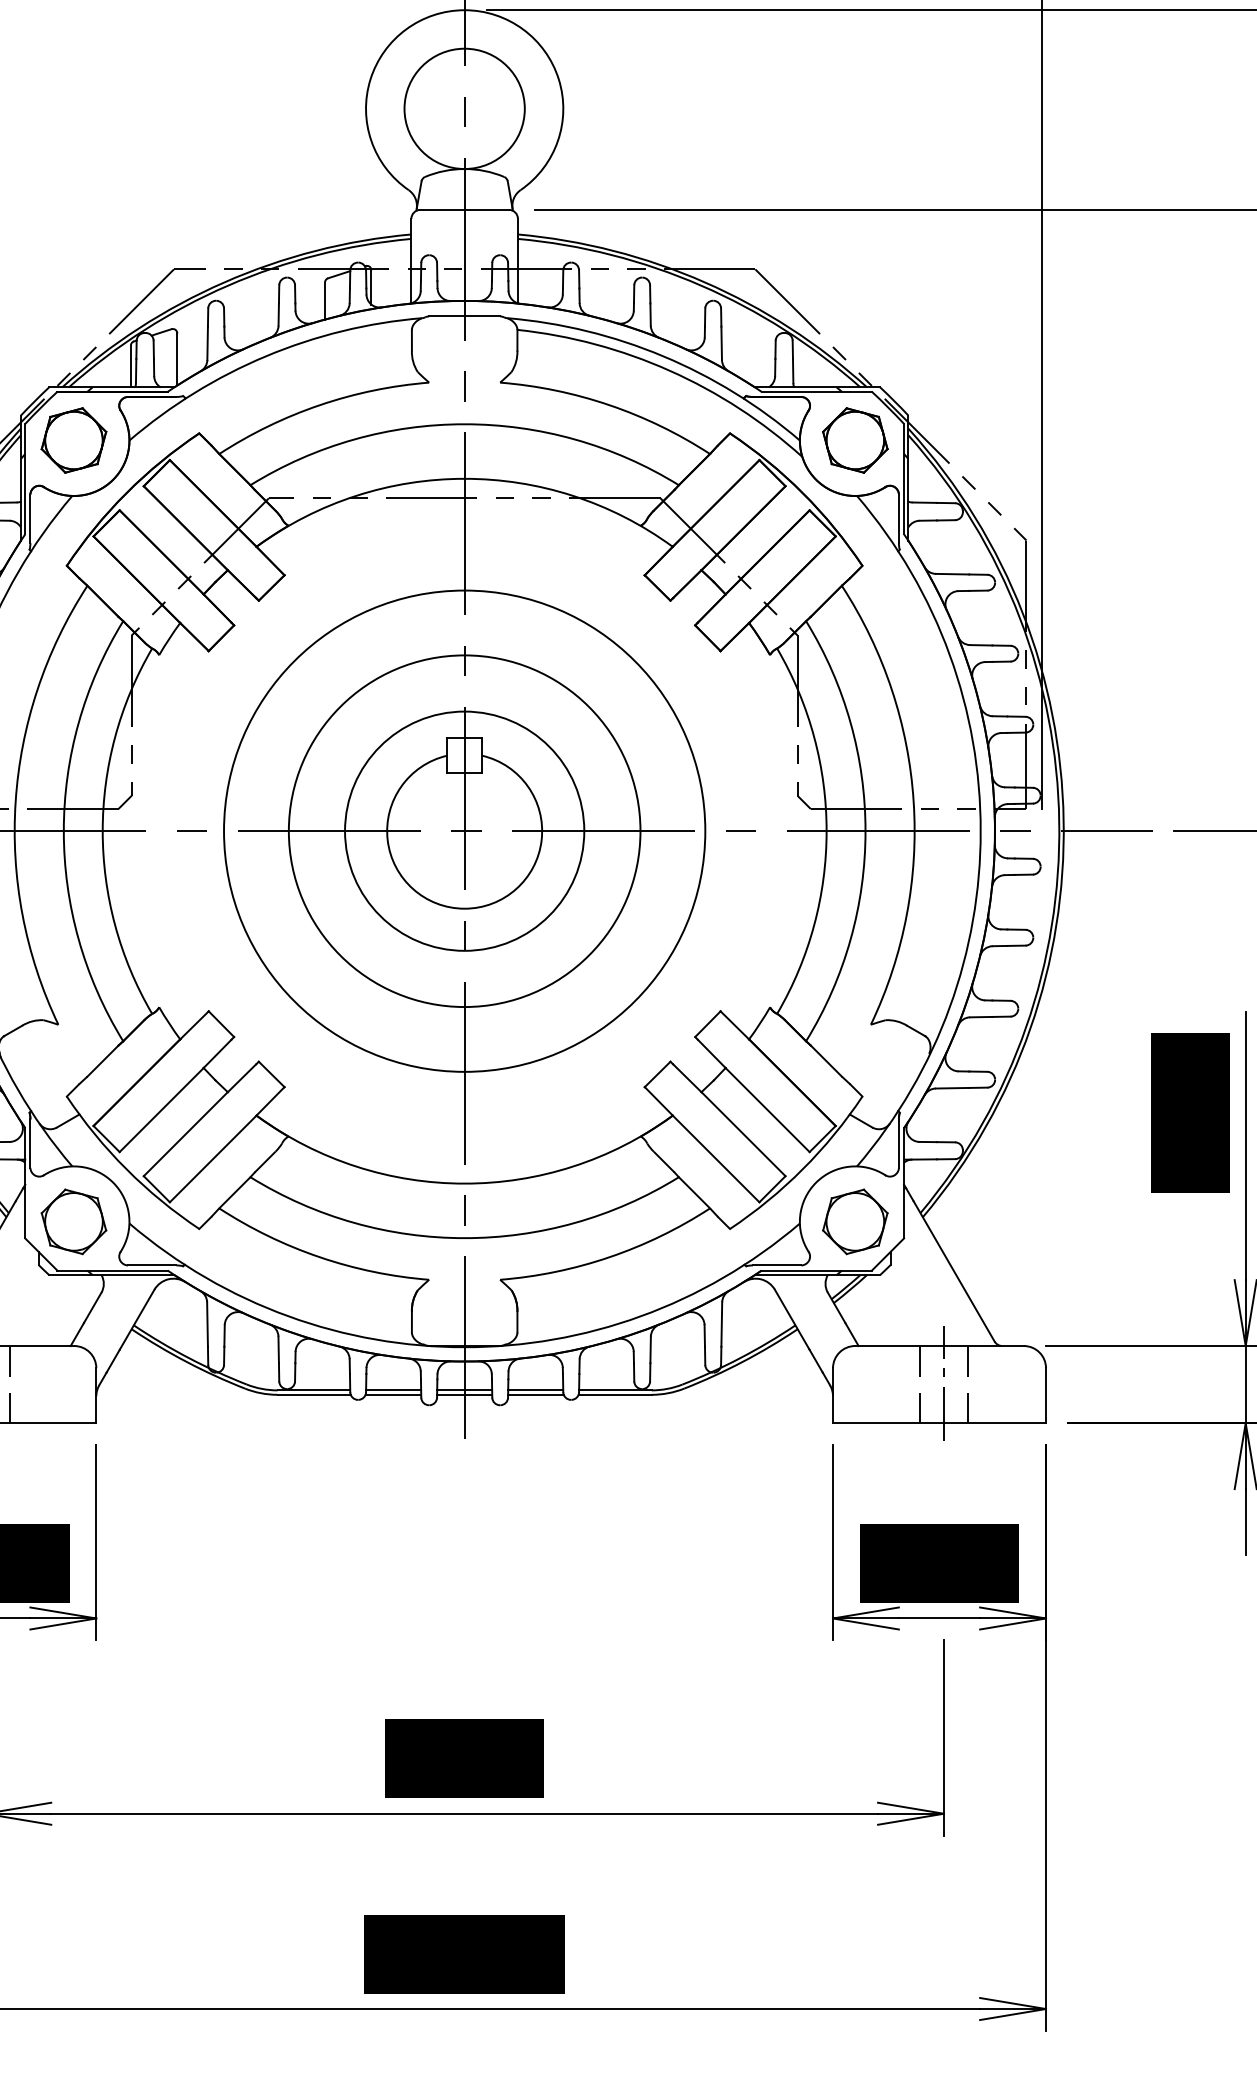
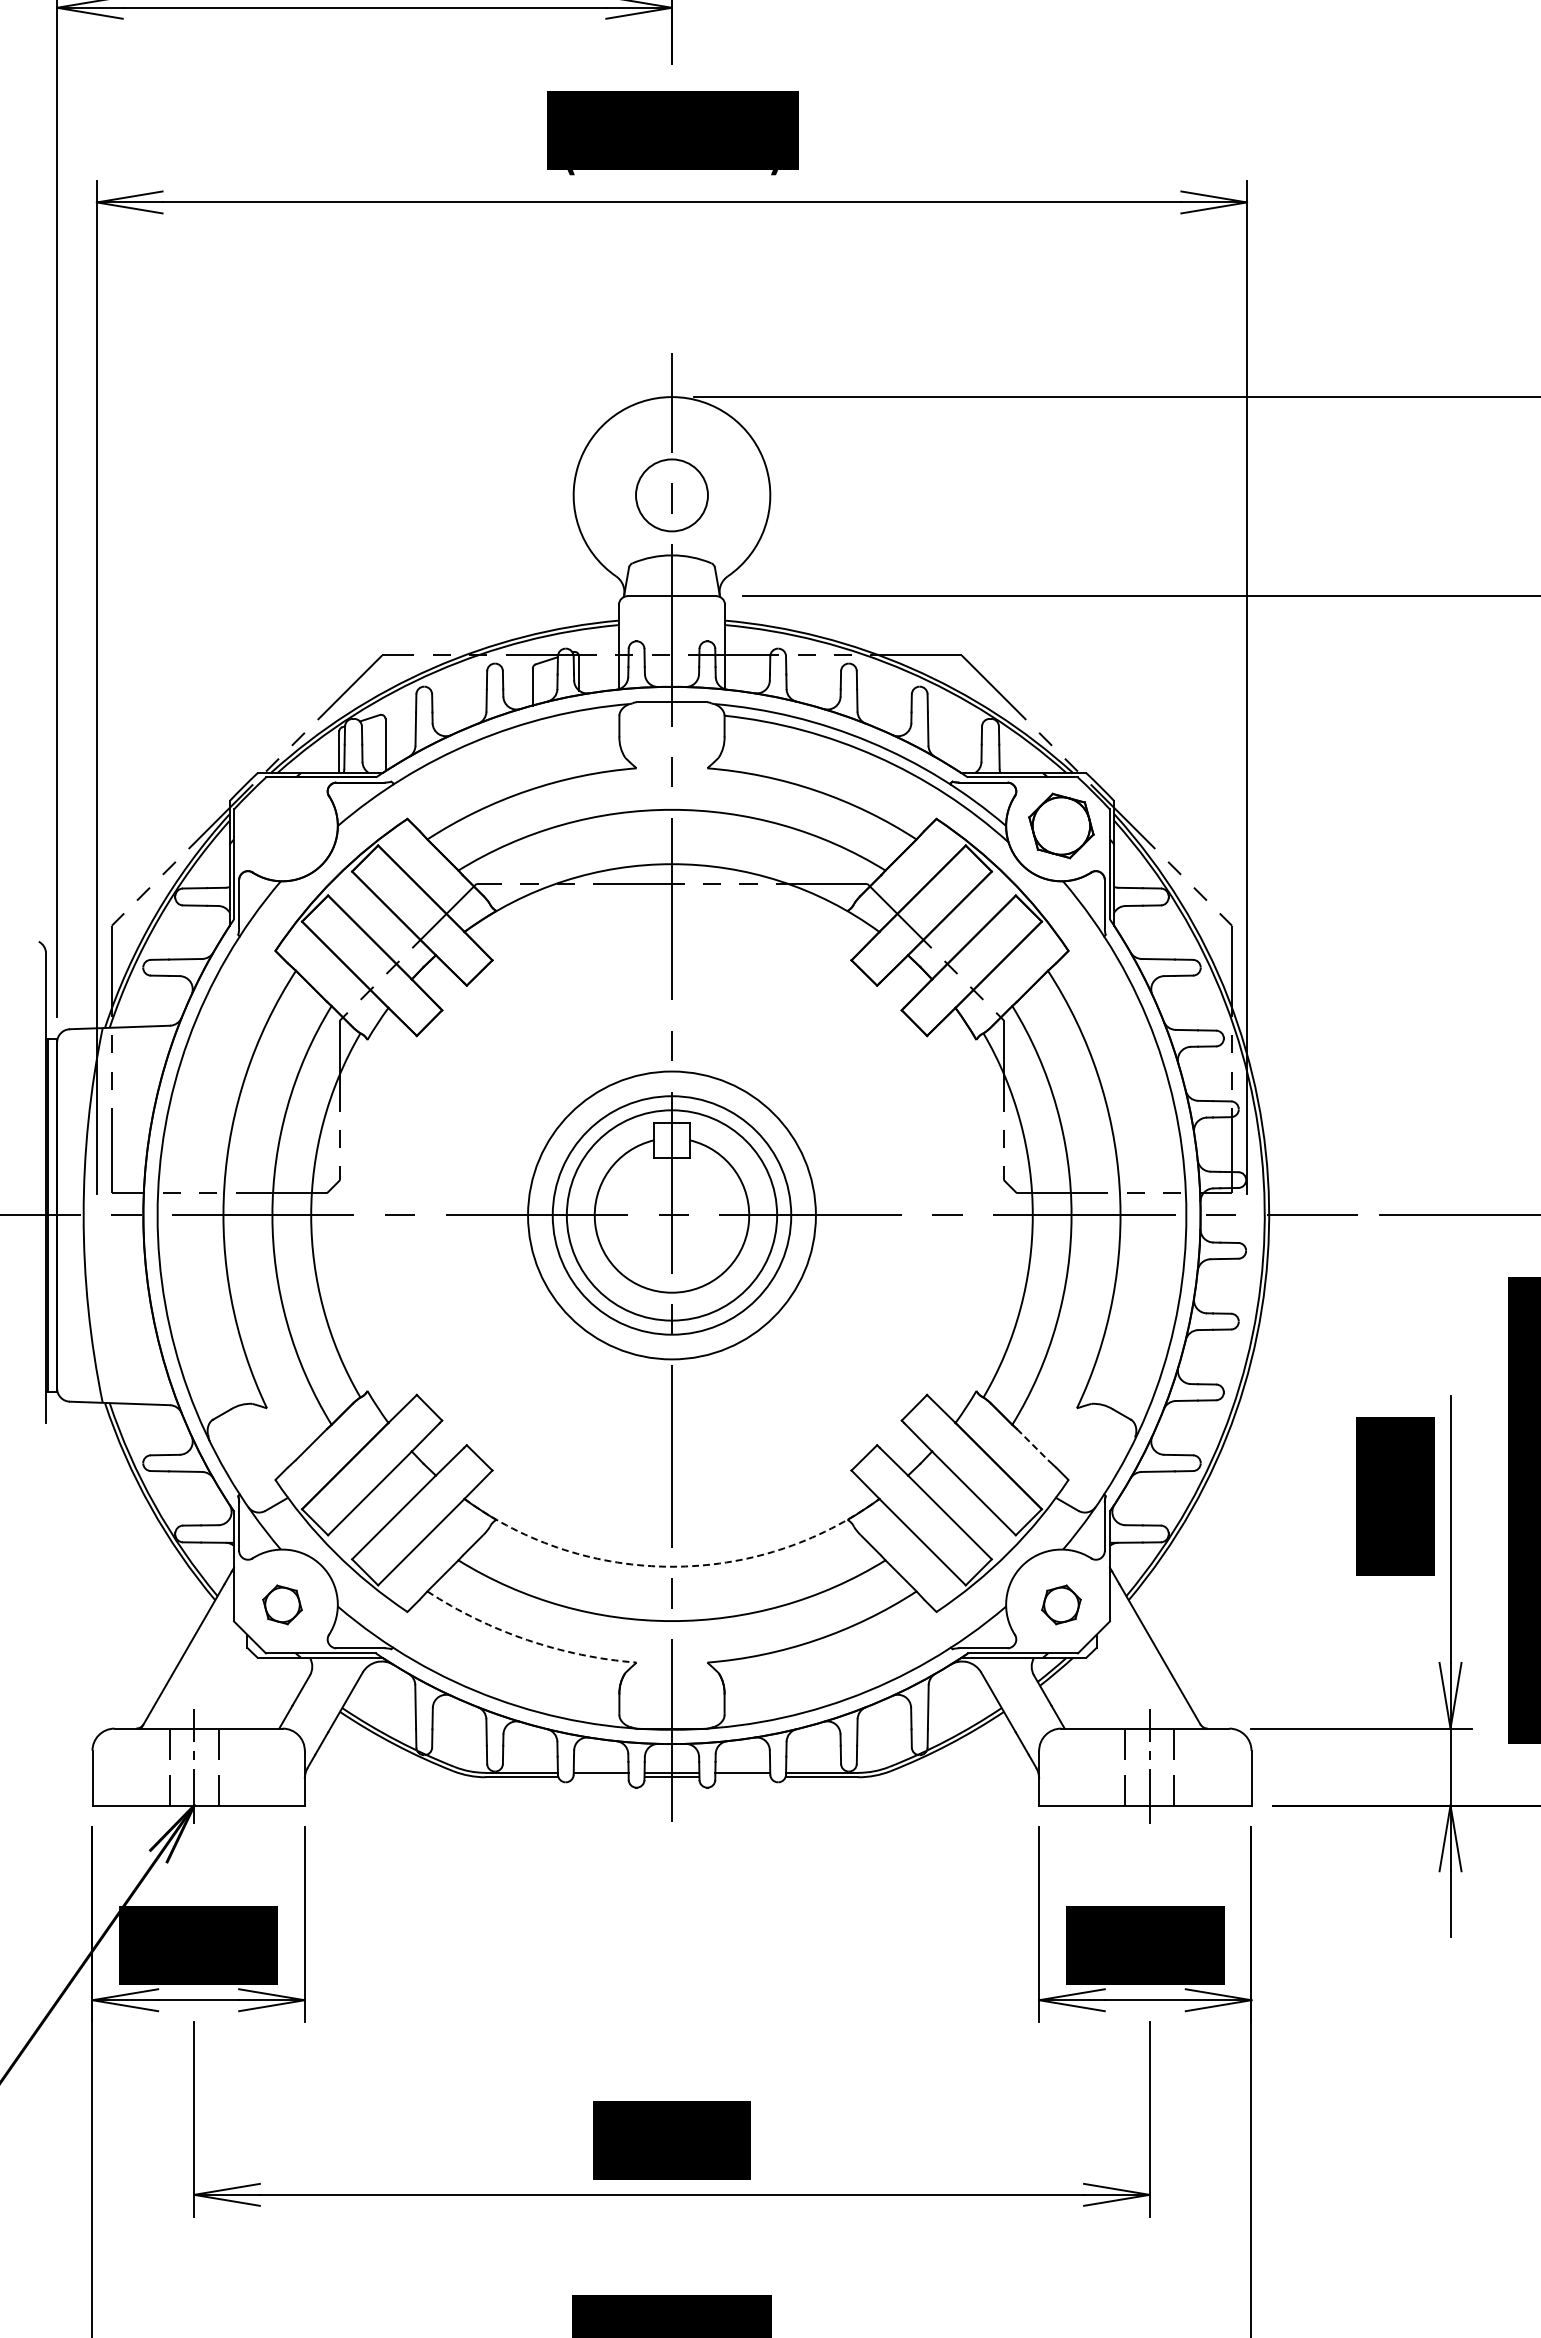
circle: (464, 108) -> (671, 495), size x0.6
part: (73, 440) -> (282, 825), removed
circle: (464, 831) -> (671, 1215), size x0.6
circle: (464, 831) -> (671, 1215), size x0.6
line: (826, 1060) -> (1032, 1444), solid -> dashed
arc: (464, 1183) -> (671, 1566), solid -> dashed
part: (73, 1221) -> (282, 1604), size x0.6
part: (855, 1221) -> (1061, 1604), size x0.6
arc: (319, 1257) -> (527, 1640), solid -> dashed
line: (392, 1395) -> (600, 1777), removed
line: (535, 1395) -> (742, 1777), removed

